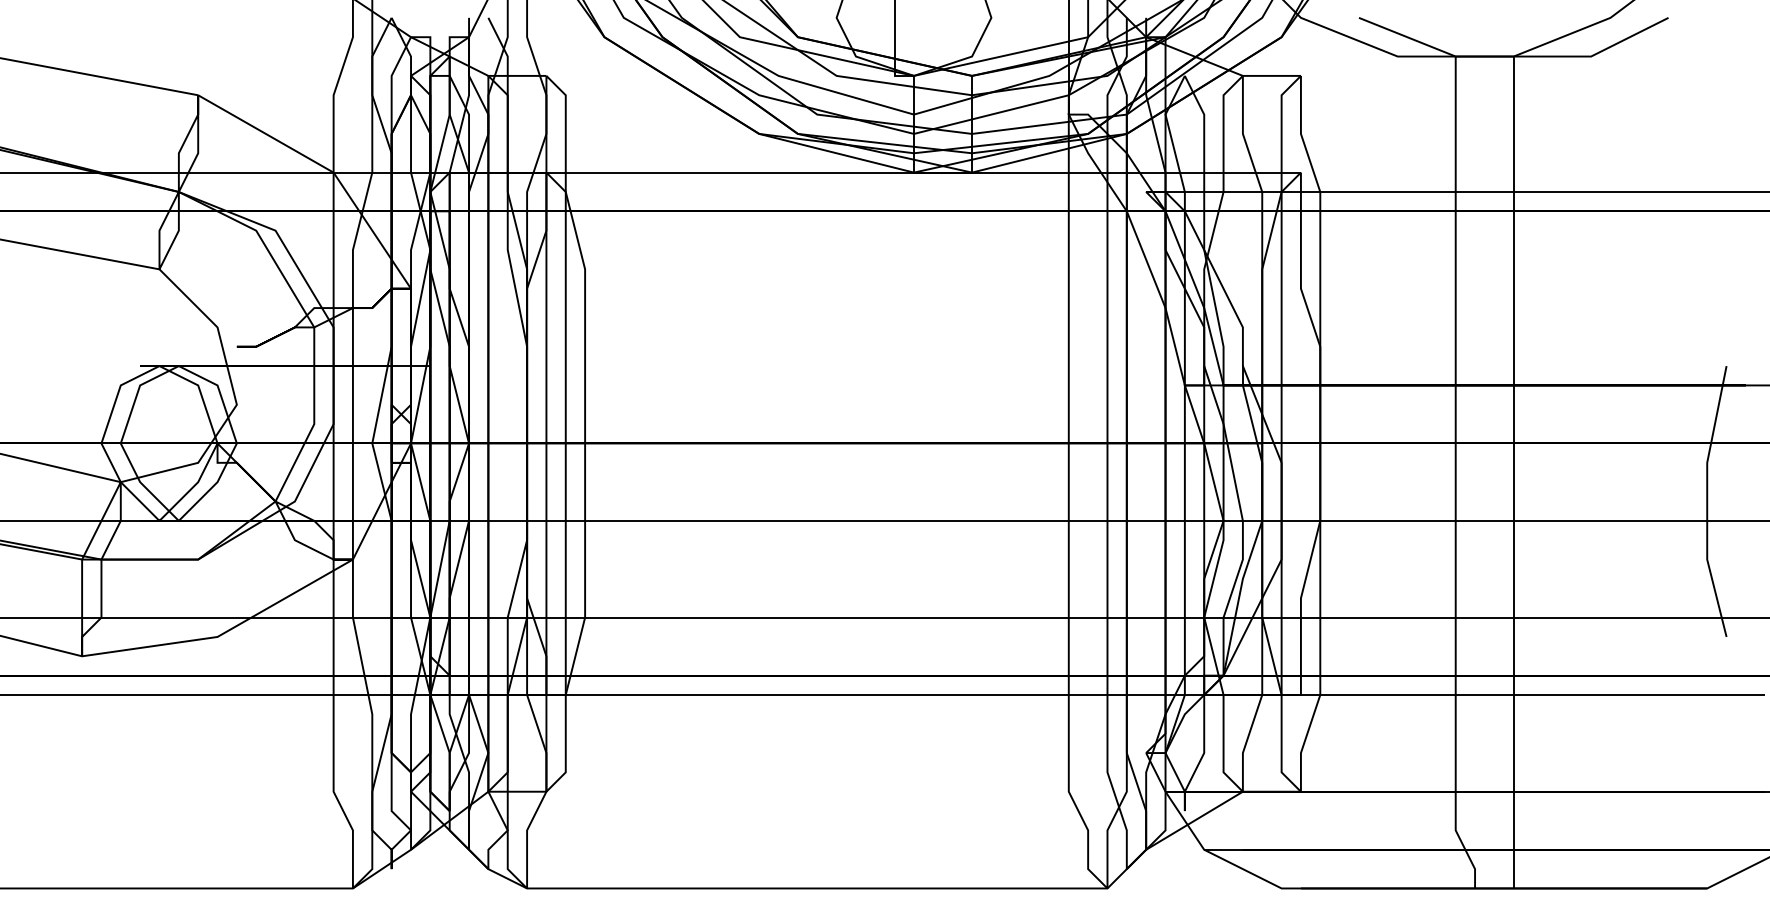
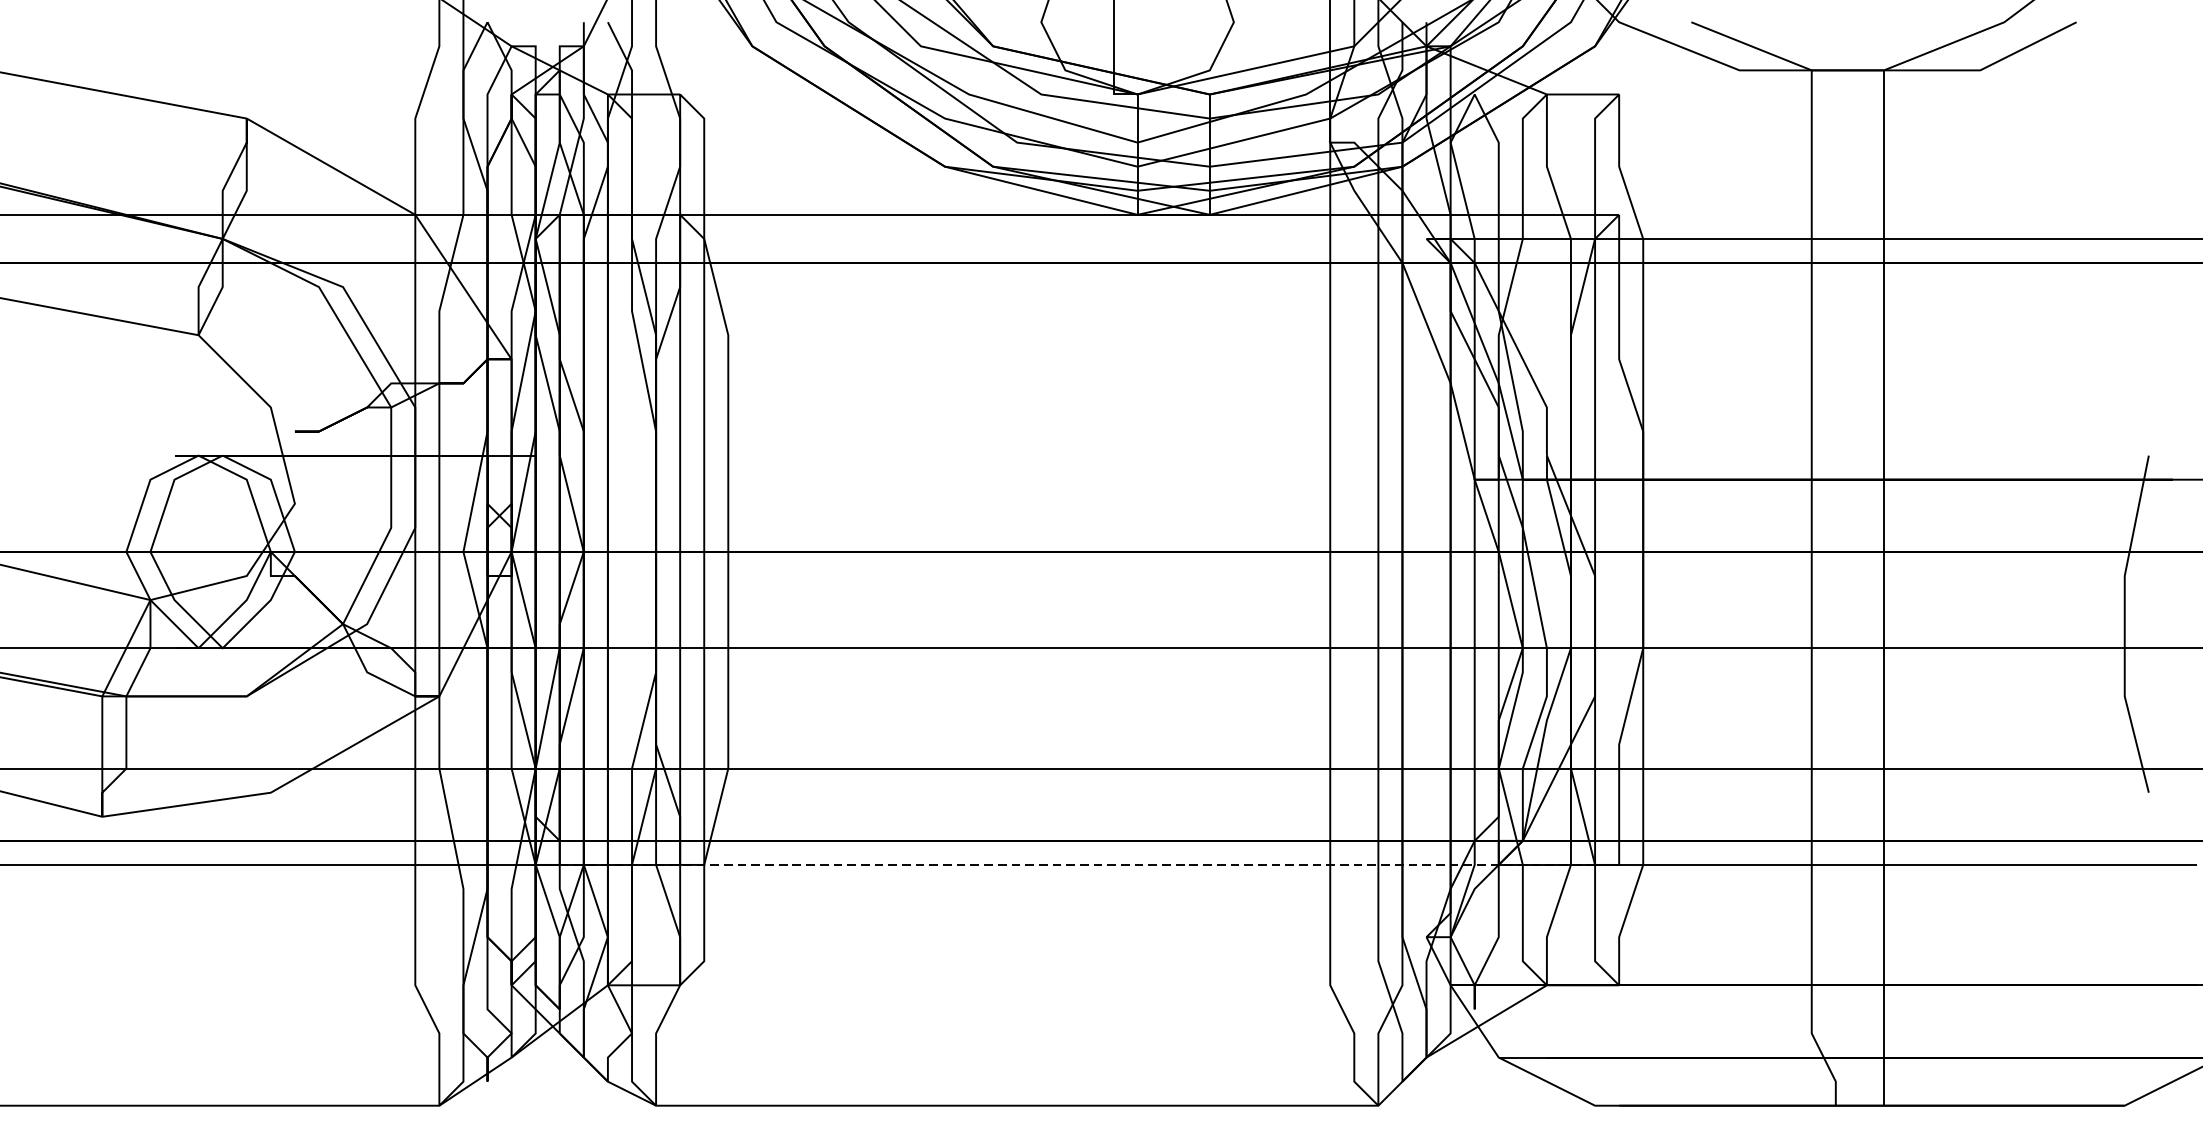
line: (875, 694) -> (1089, 864), solid -> dashed

